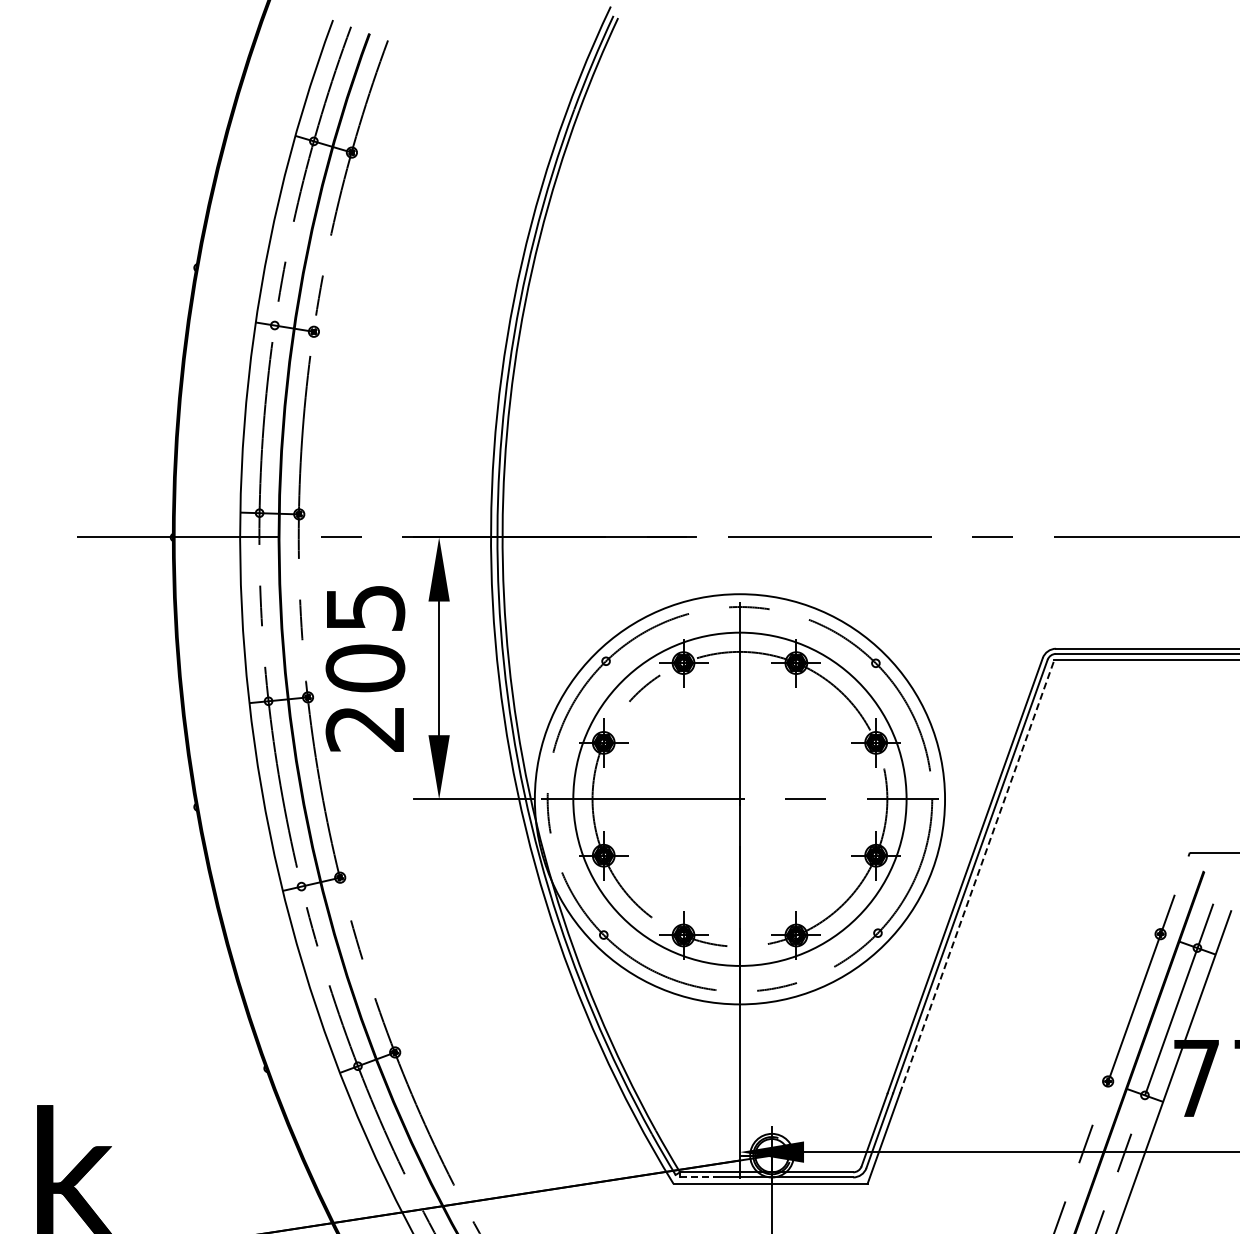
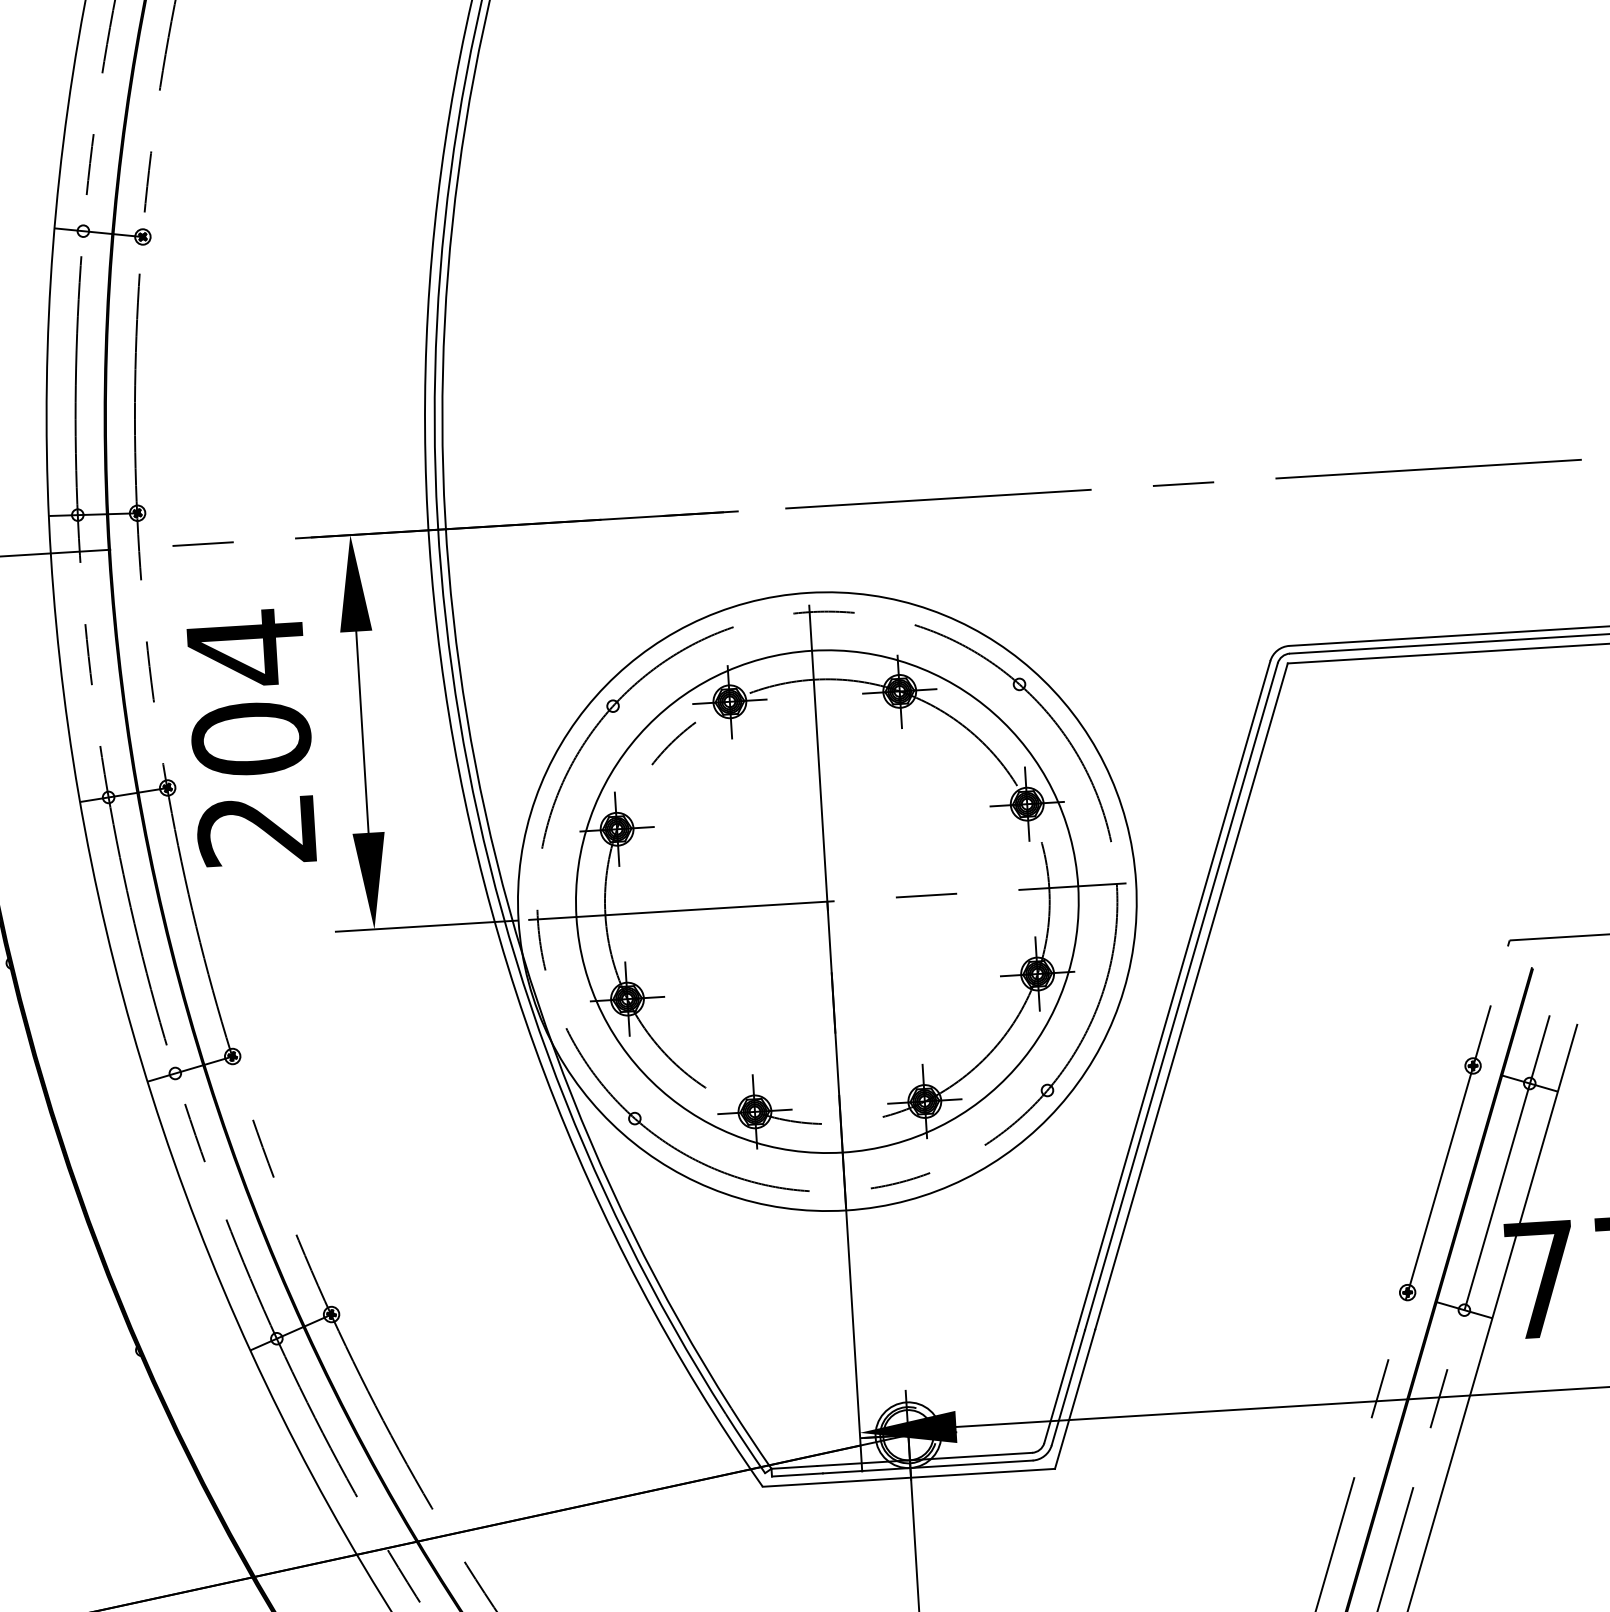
text: (366, 608) -> (247, 648), 205 -> 204
line: (977, 876) -> (1192, 996), dashed -> solid
line: (696, 1177) -> (796, 1475), dashed -> solid

